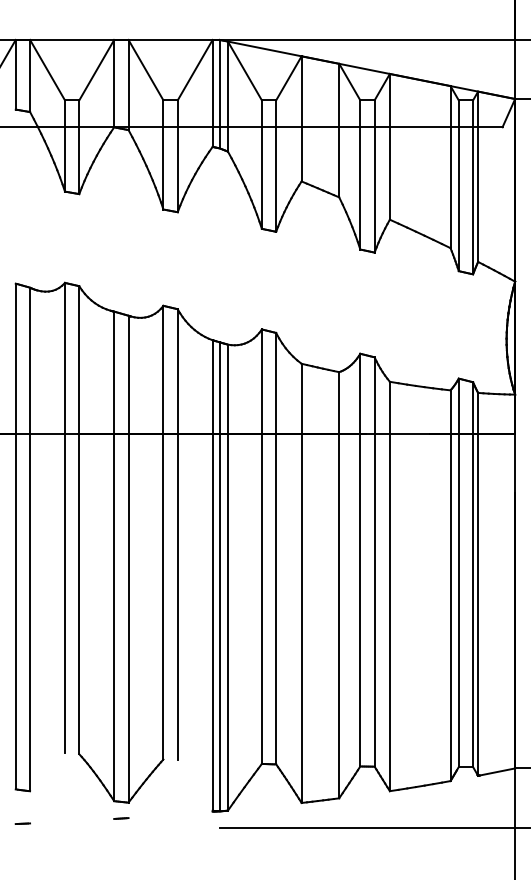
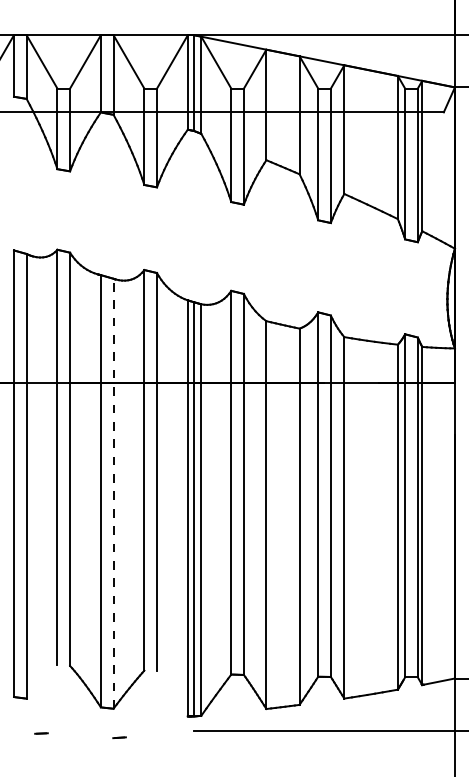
line: (128, 558) -> (113, 493), solid -> dashed
line: (121, 818) -> (119, 737), moved
line: (22, 823) -> (41, 733), moved

